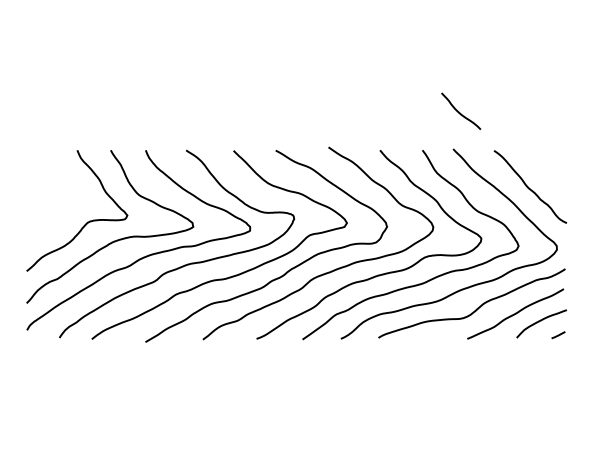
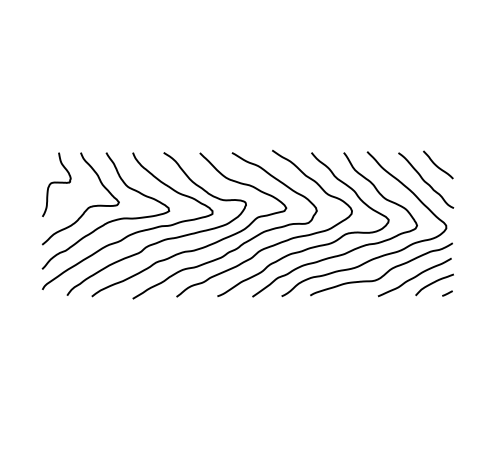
curve: (460, 112) -> (437, 165), moved
curve: (45, 190) -> (56, 183), added

